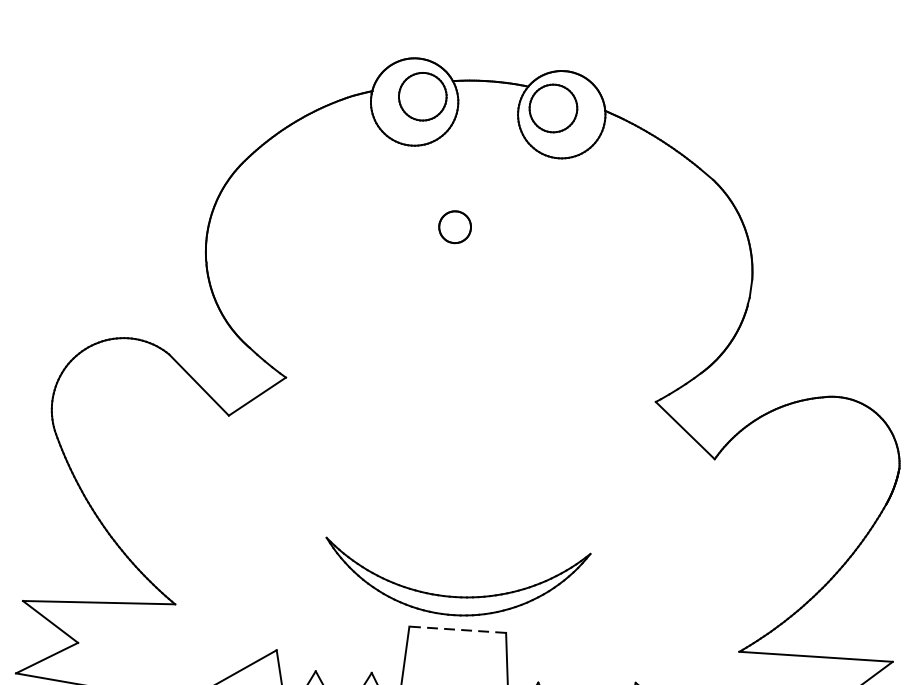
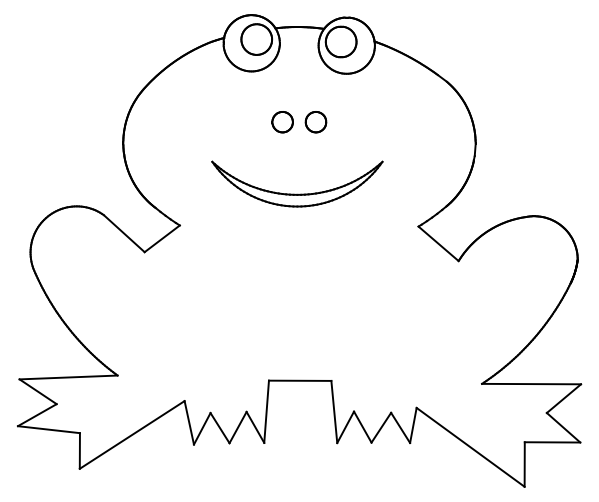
part: (505, 230) -> (315, 122), added
part: (455, 594) -> (297, 193), moved
line: (456, 629) -> (299, 380), dashed -> solid

